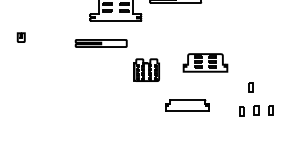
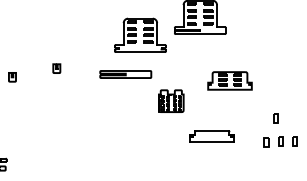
part: (20, 37) -> (56, 68), moved
part: (204, 62) -> (229, 80), moved

